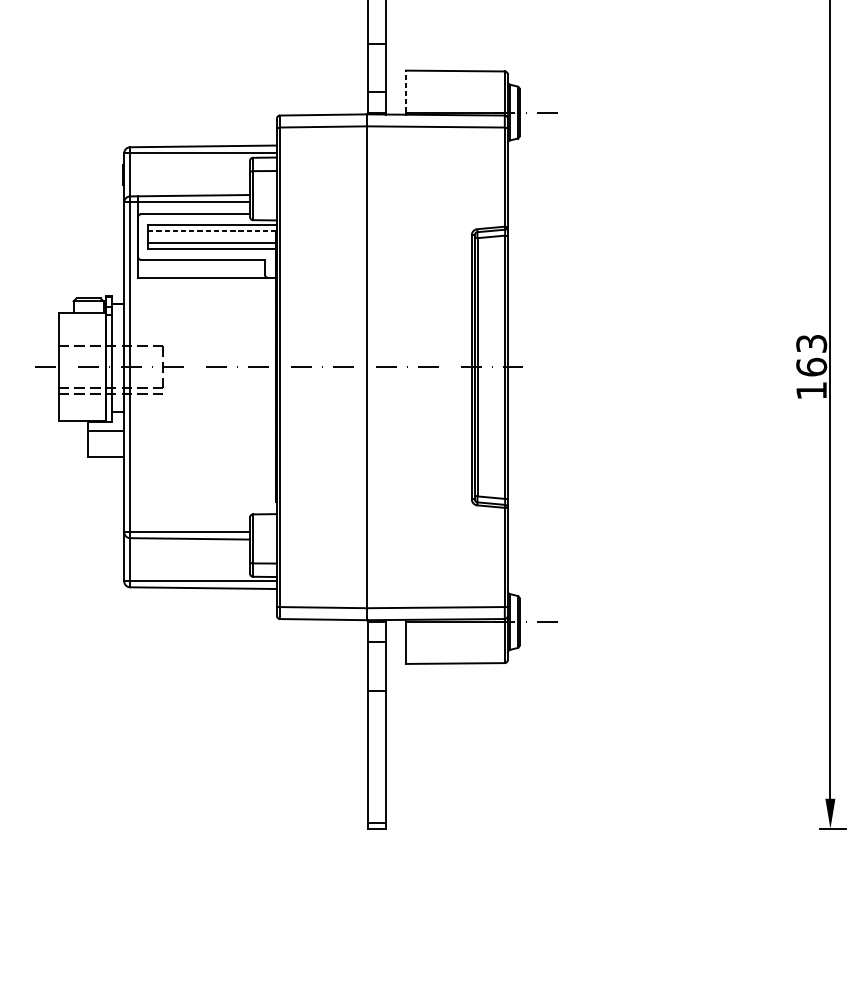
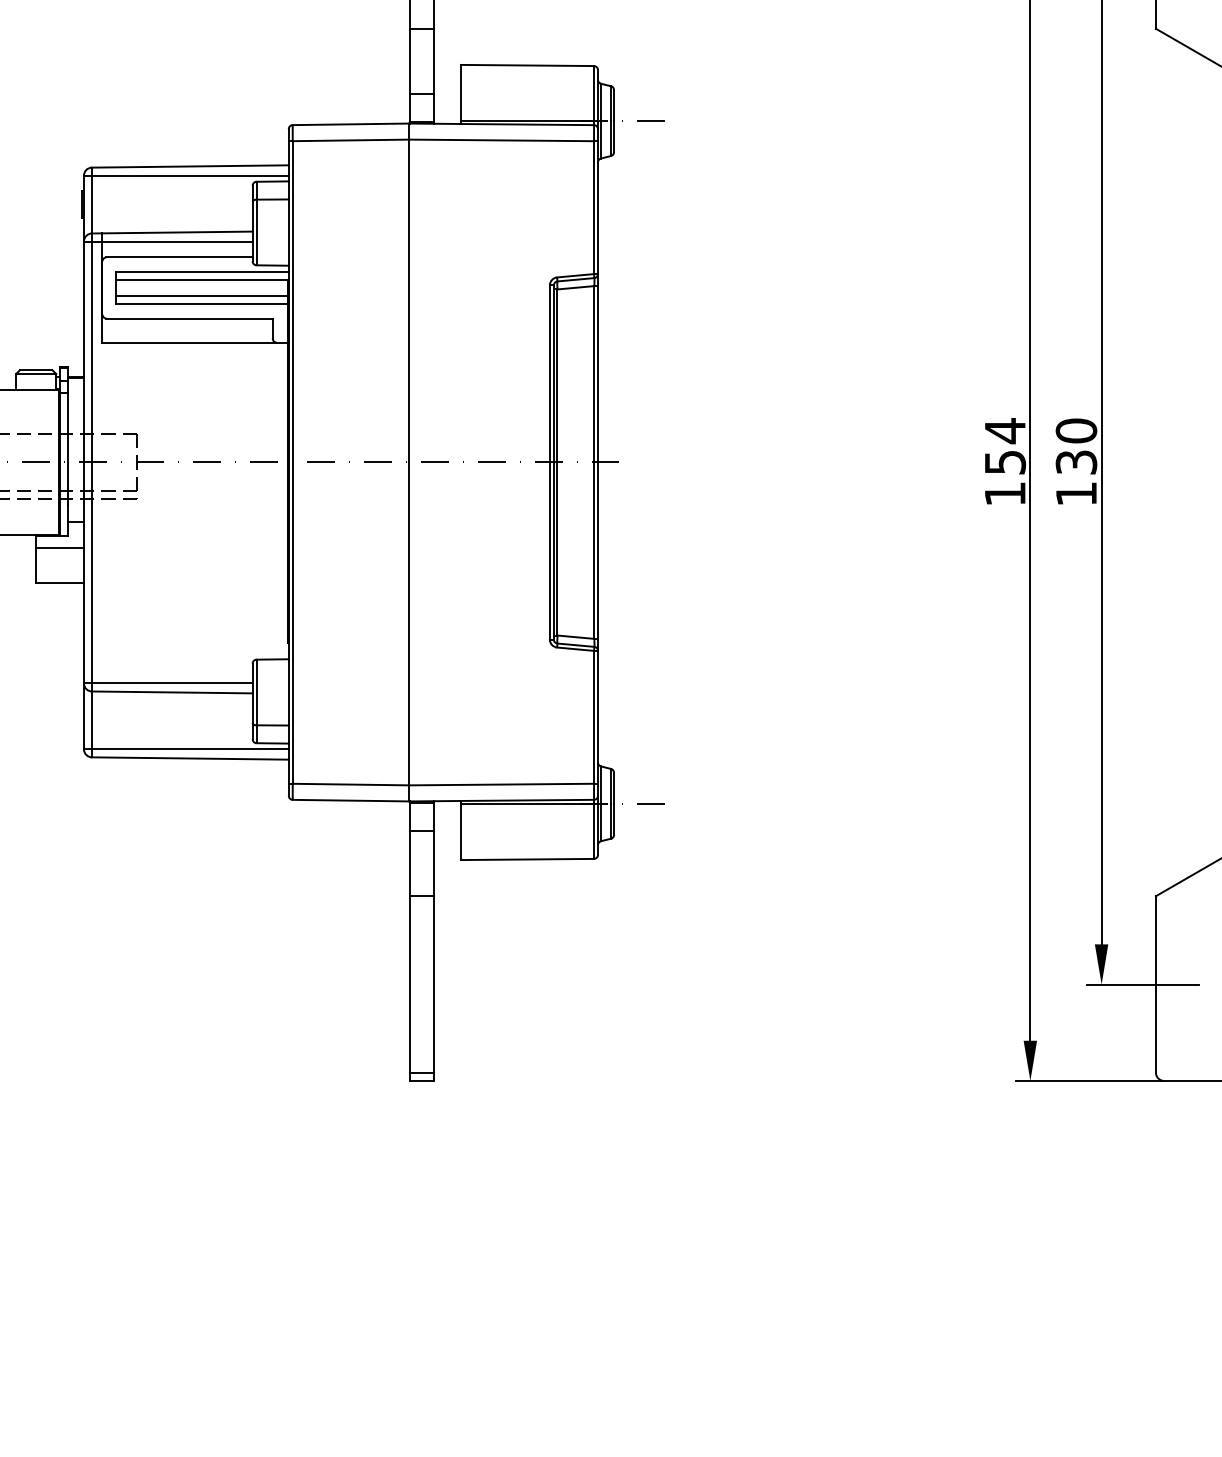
line: (405, 91) -> (461, 92), dashed -> solid
line: (212, 230) -> (202, 279), dashed -> solid
text: (811, 355) -> (1005, 446), 163 -> 154

